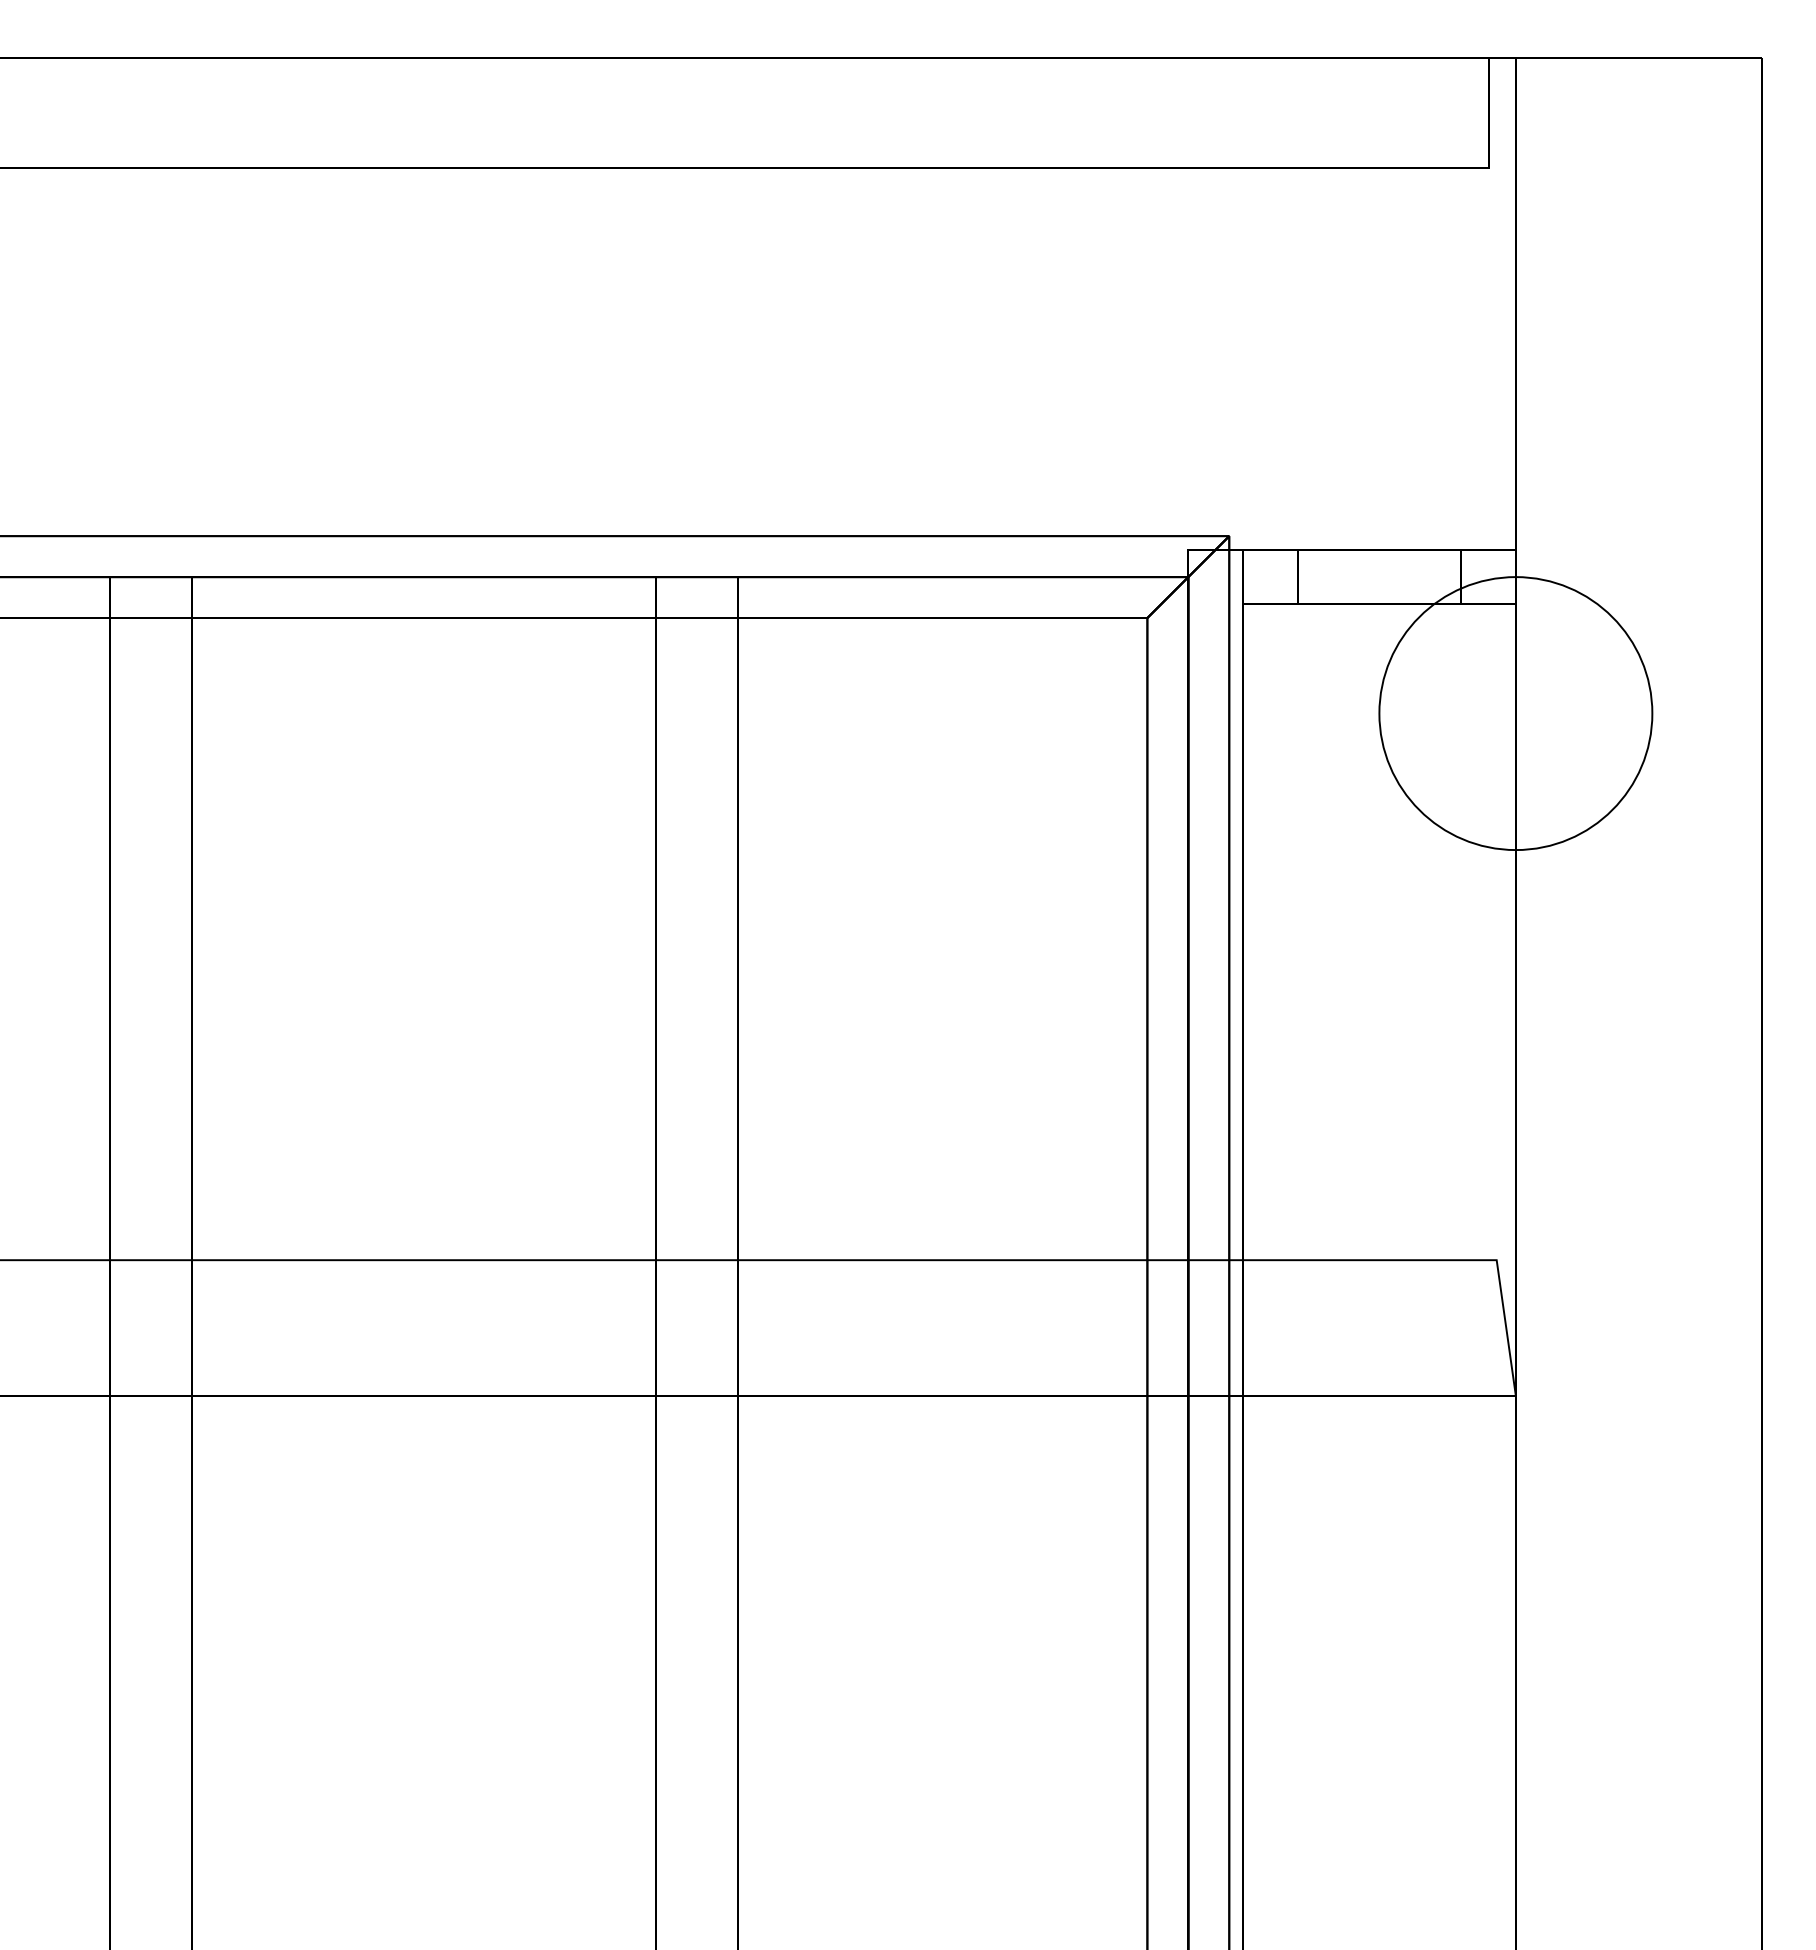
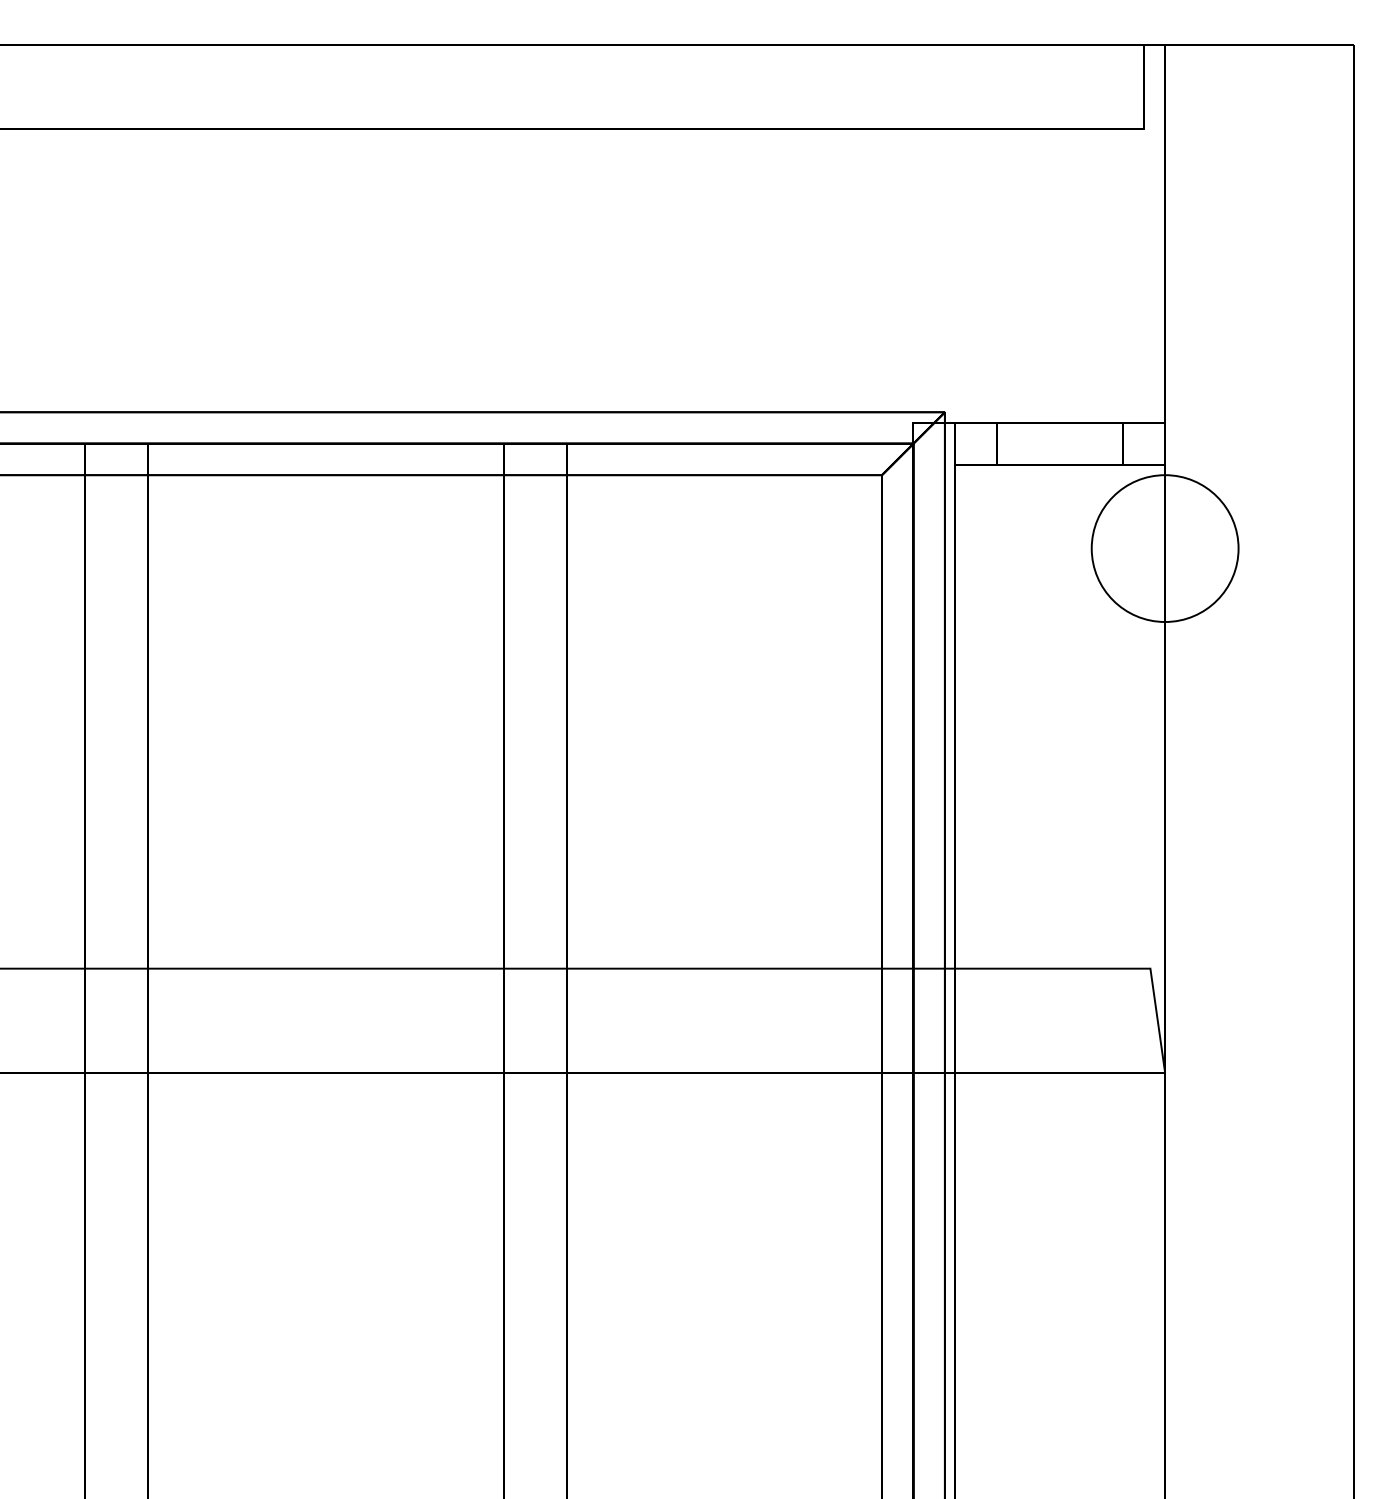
circle: (1515, 713) -> (1164, 548), size x0.7

